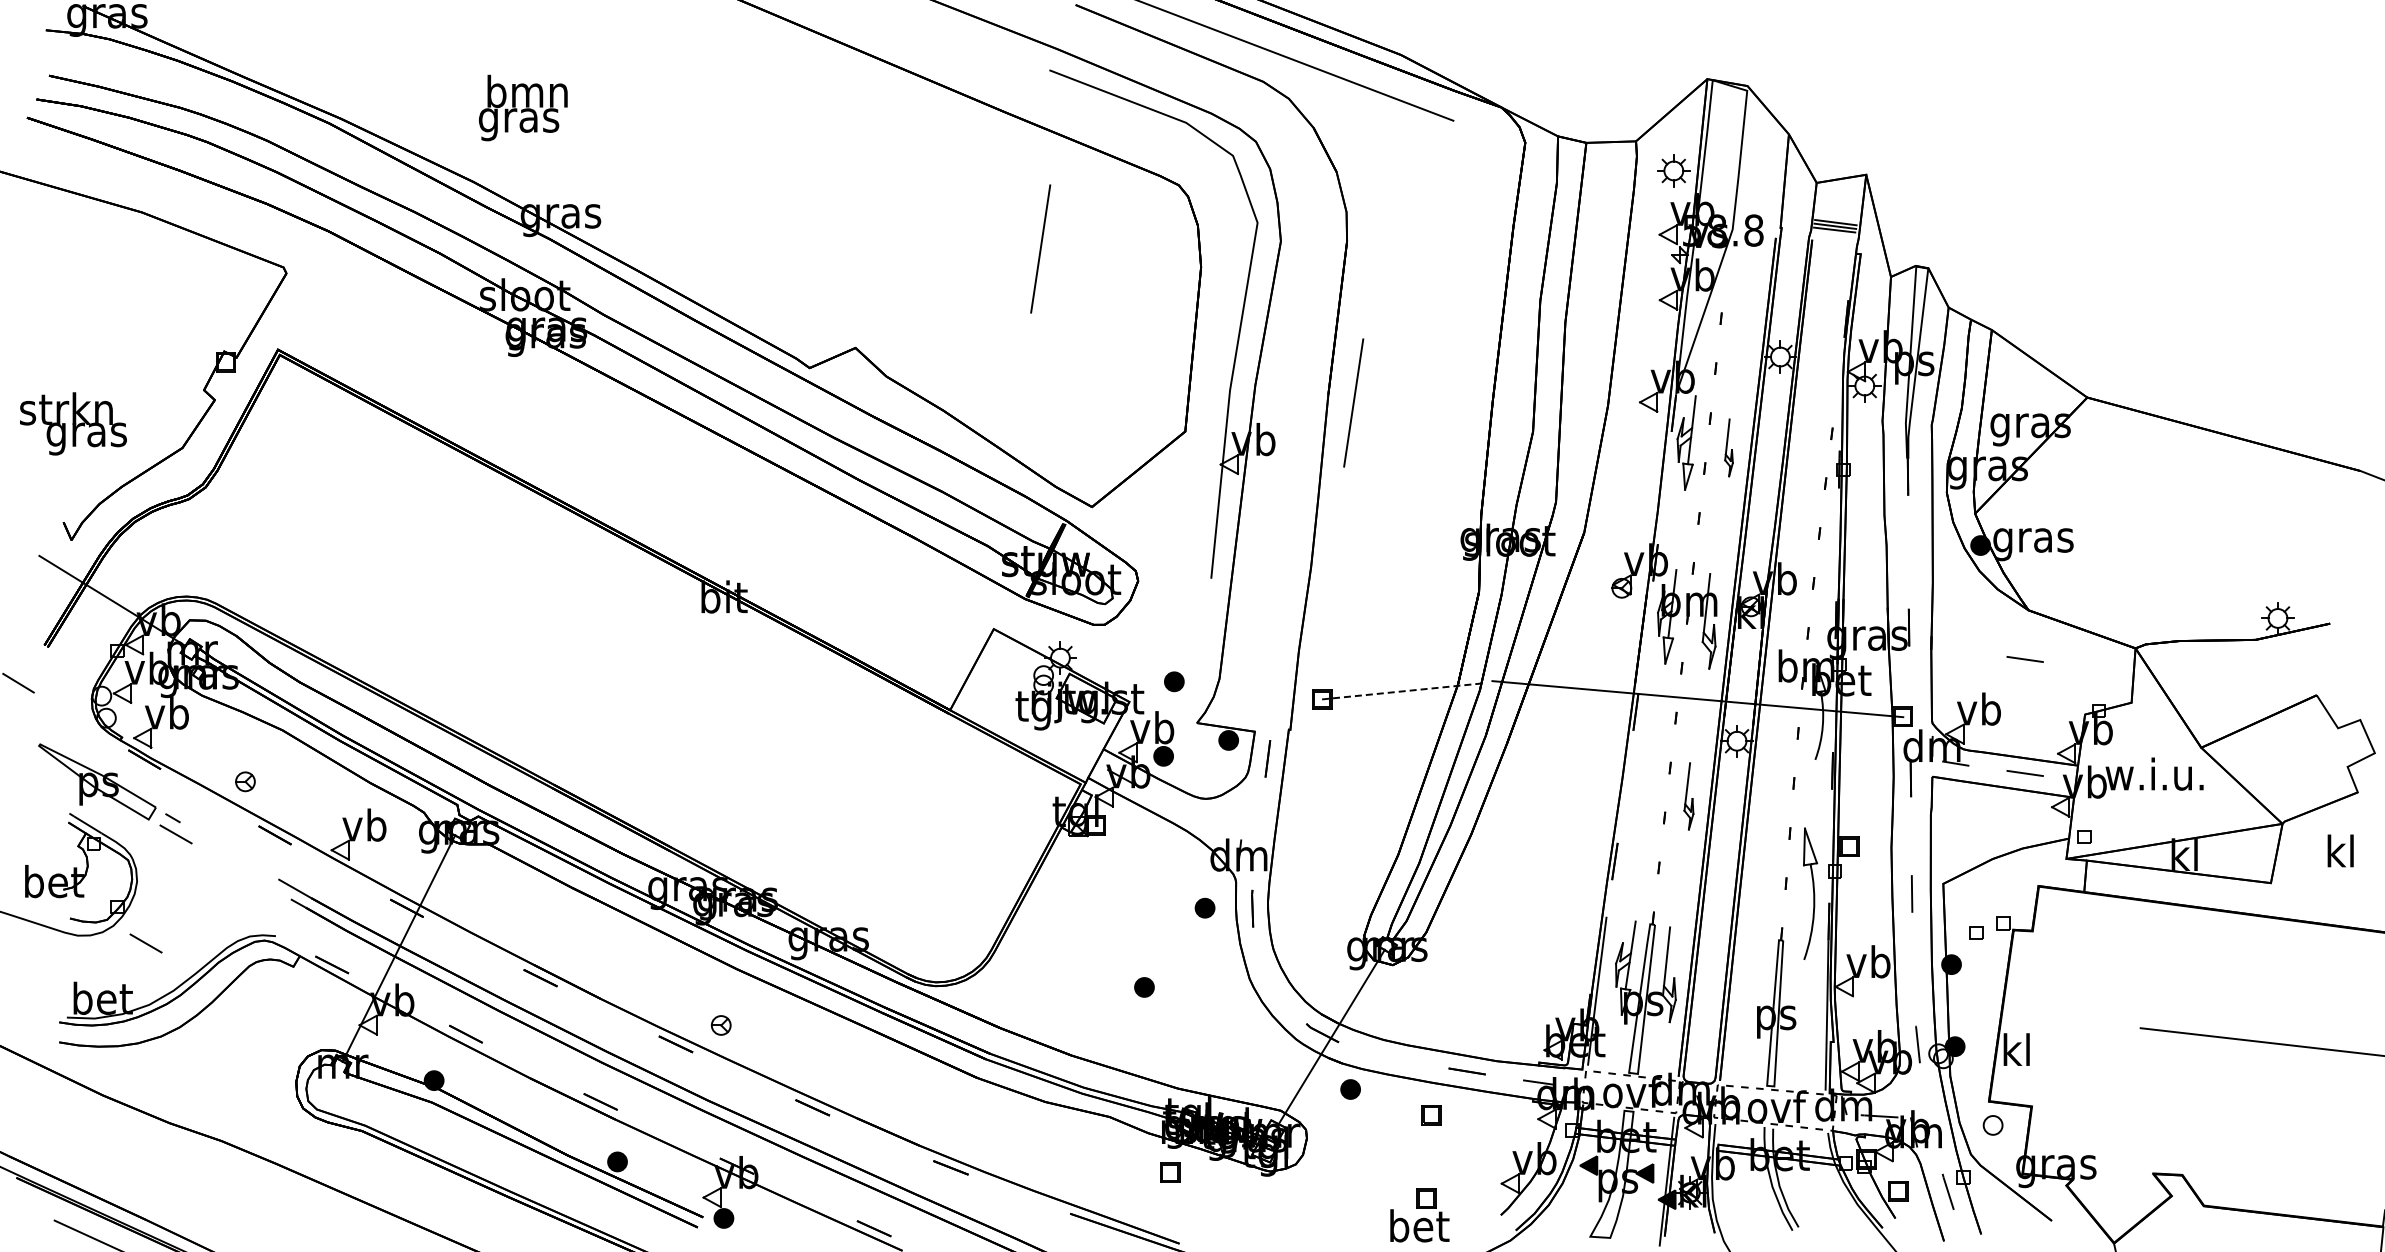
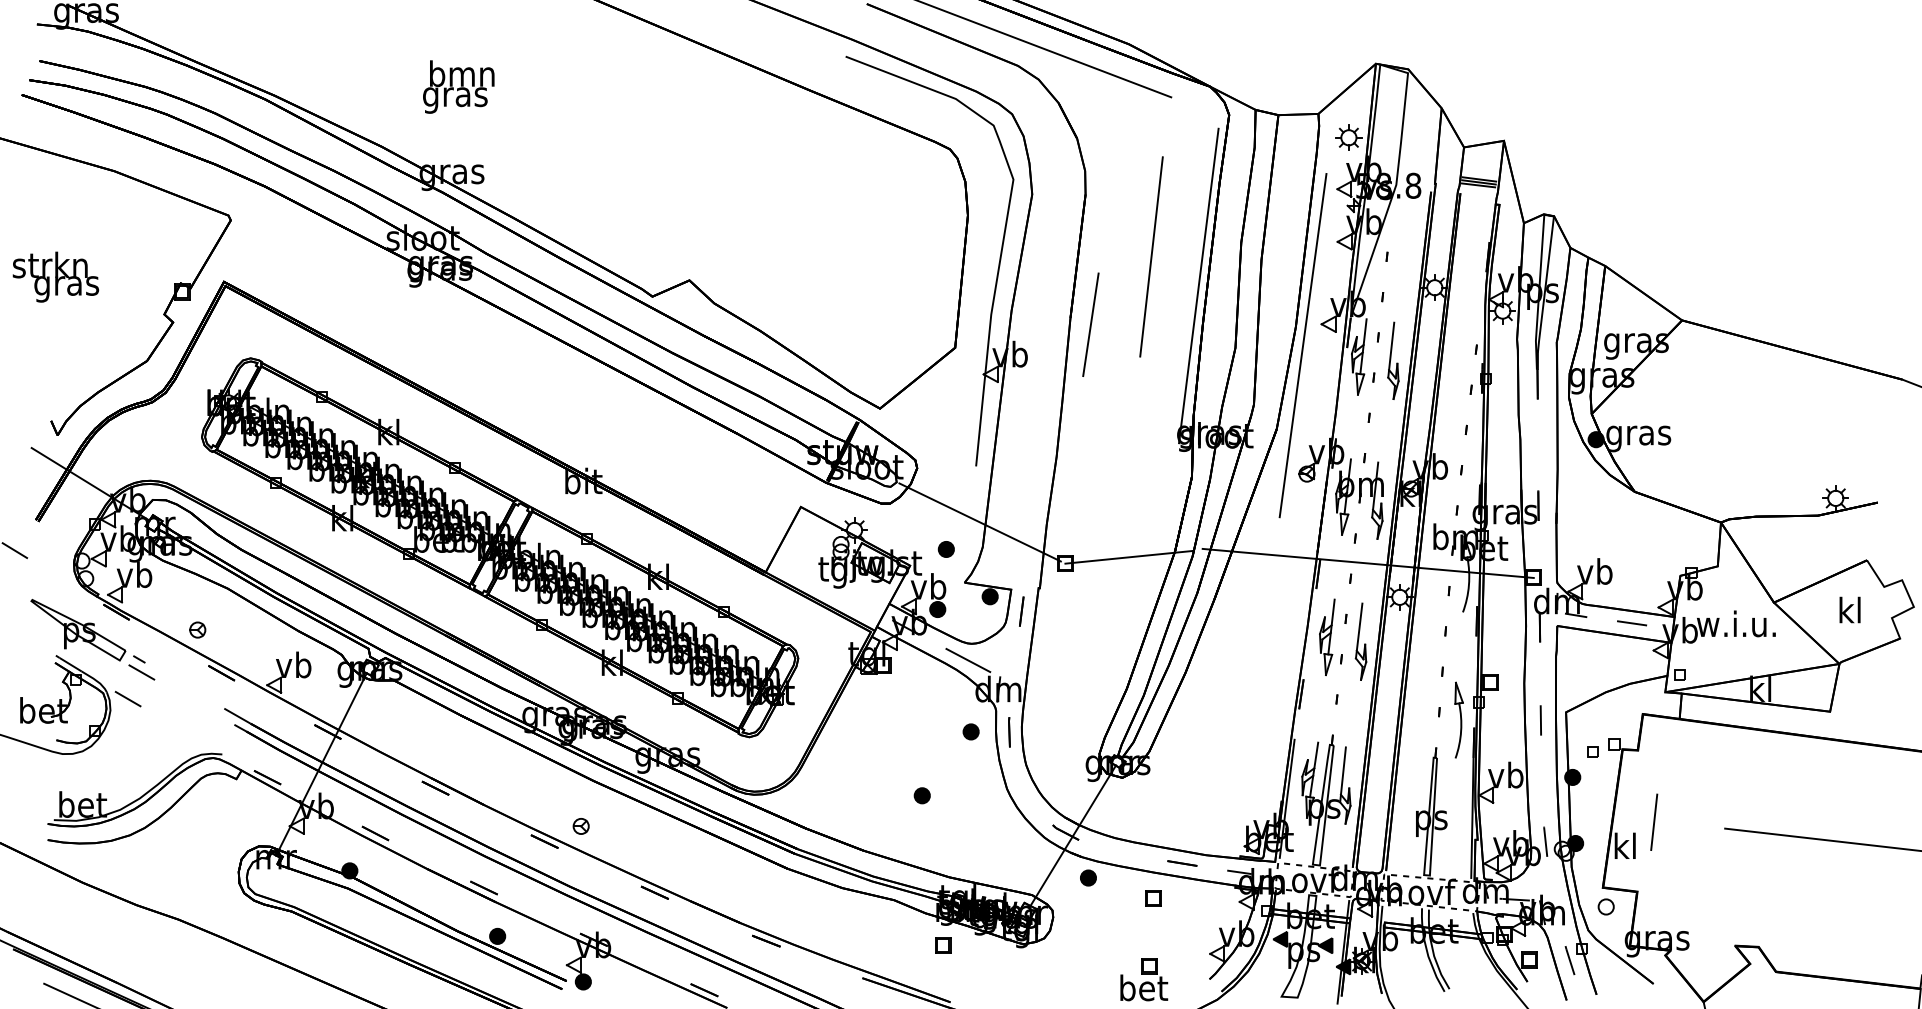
text: (523, 107) -> (458, 86), moved
line: (1040, 248) -> (838, 200), removed
line: (1428, 318) -> (1151, 256), added
line: (1487, 354) -> (1198, 285), added
text: (73, 423) -> (55, 276), moved
line: (1616, 428) -> (1302, 345), added
part: (1728, 447) -> (1392, 360), size x1.67
line: (1216, 647) -> (980, 521), added
line: (2024, 659) -> (1631, 531), removed
part: (620, 679) -> (500, 547), added
line: (1402, 691) -> (1130, 557), dashed -> solid
part: (1647, 790) -> (1327, 637), added
part: (1688, 796) -> (1360, 641), size x1.43
line: (1201, 819) -> (968, 660), added
text: (2340, 850) -> (1849, 609), moved
part: (1810, 893) -> (1459, 720), size x0.71
line: (145, 943) -> (127, 699), moved
line: (2052, 1020) -> (1654, 822), added

